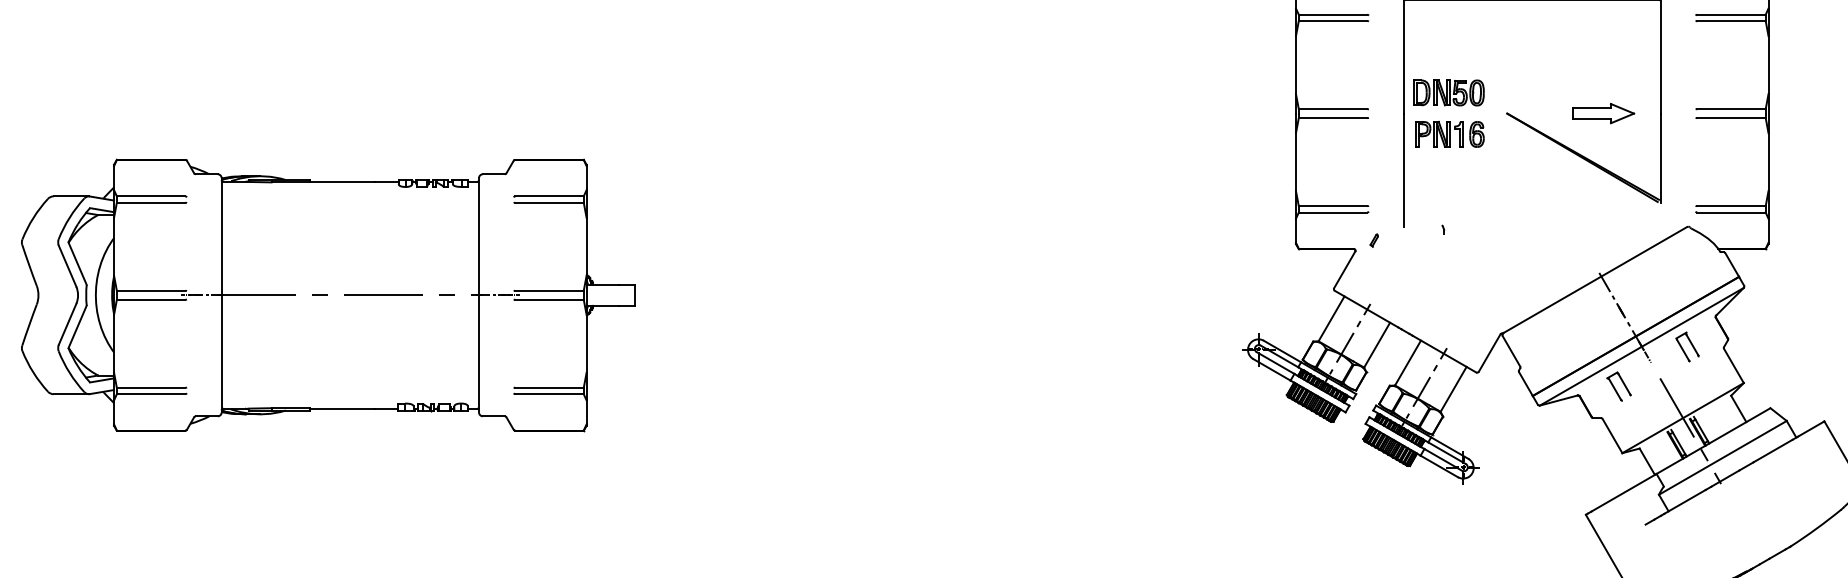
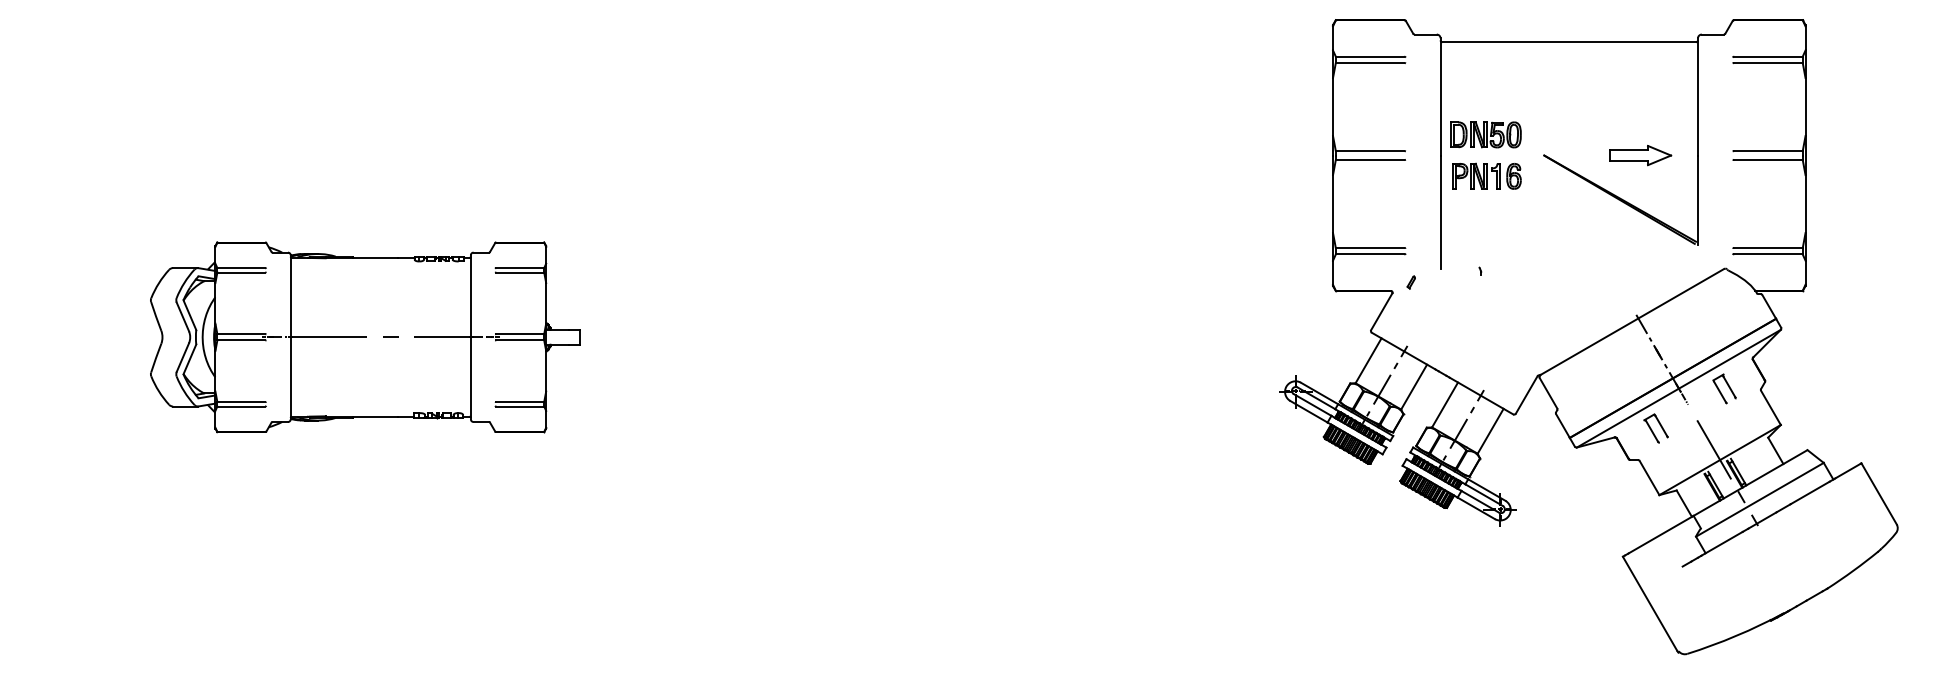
part: (328, 295) -> (365, 337), size x0.7

